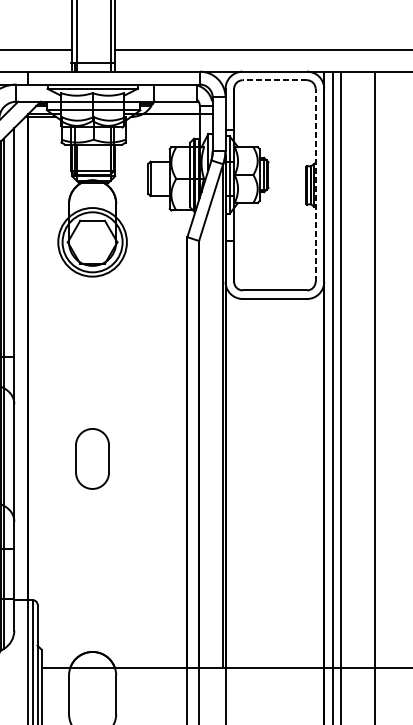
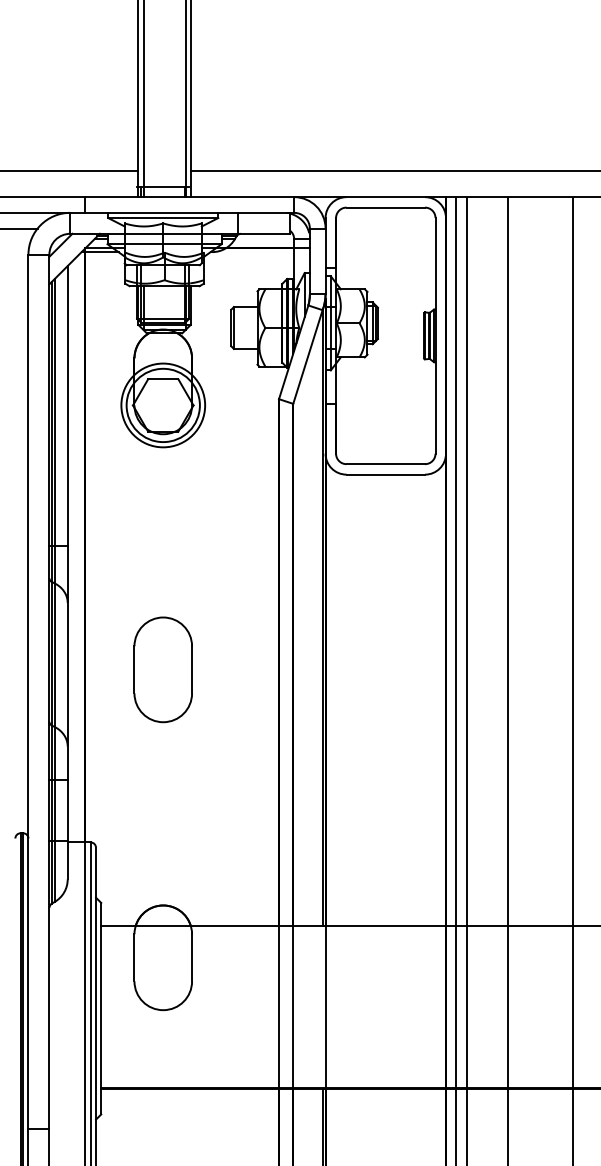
line: (274, 80) -> (385, 207), dashed -> solid
line: (315, 185) -> (435, 335), dashed -> solid
part: (91, 458) -> (162, 669), size x1.43

